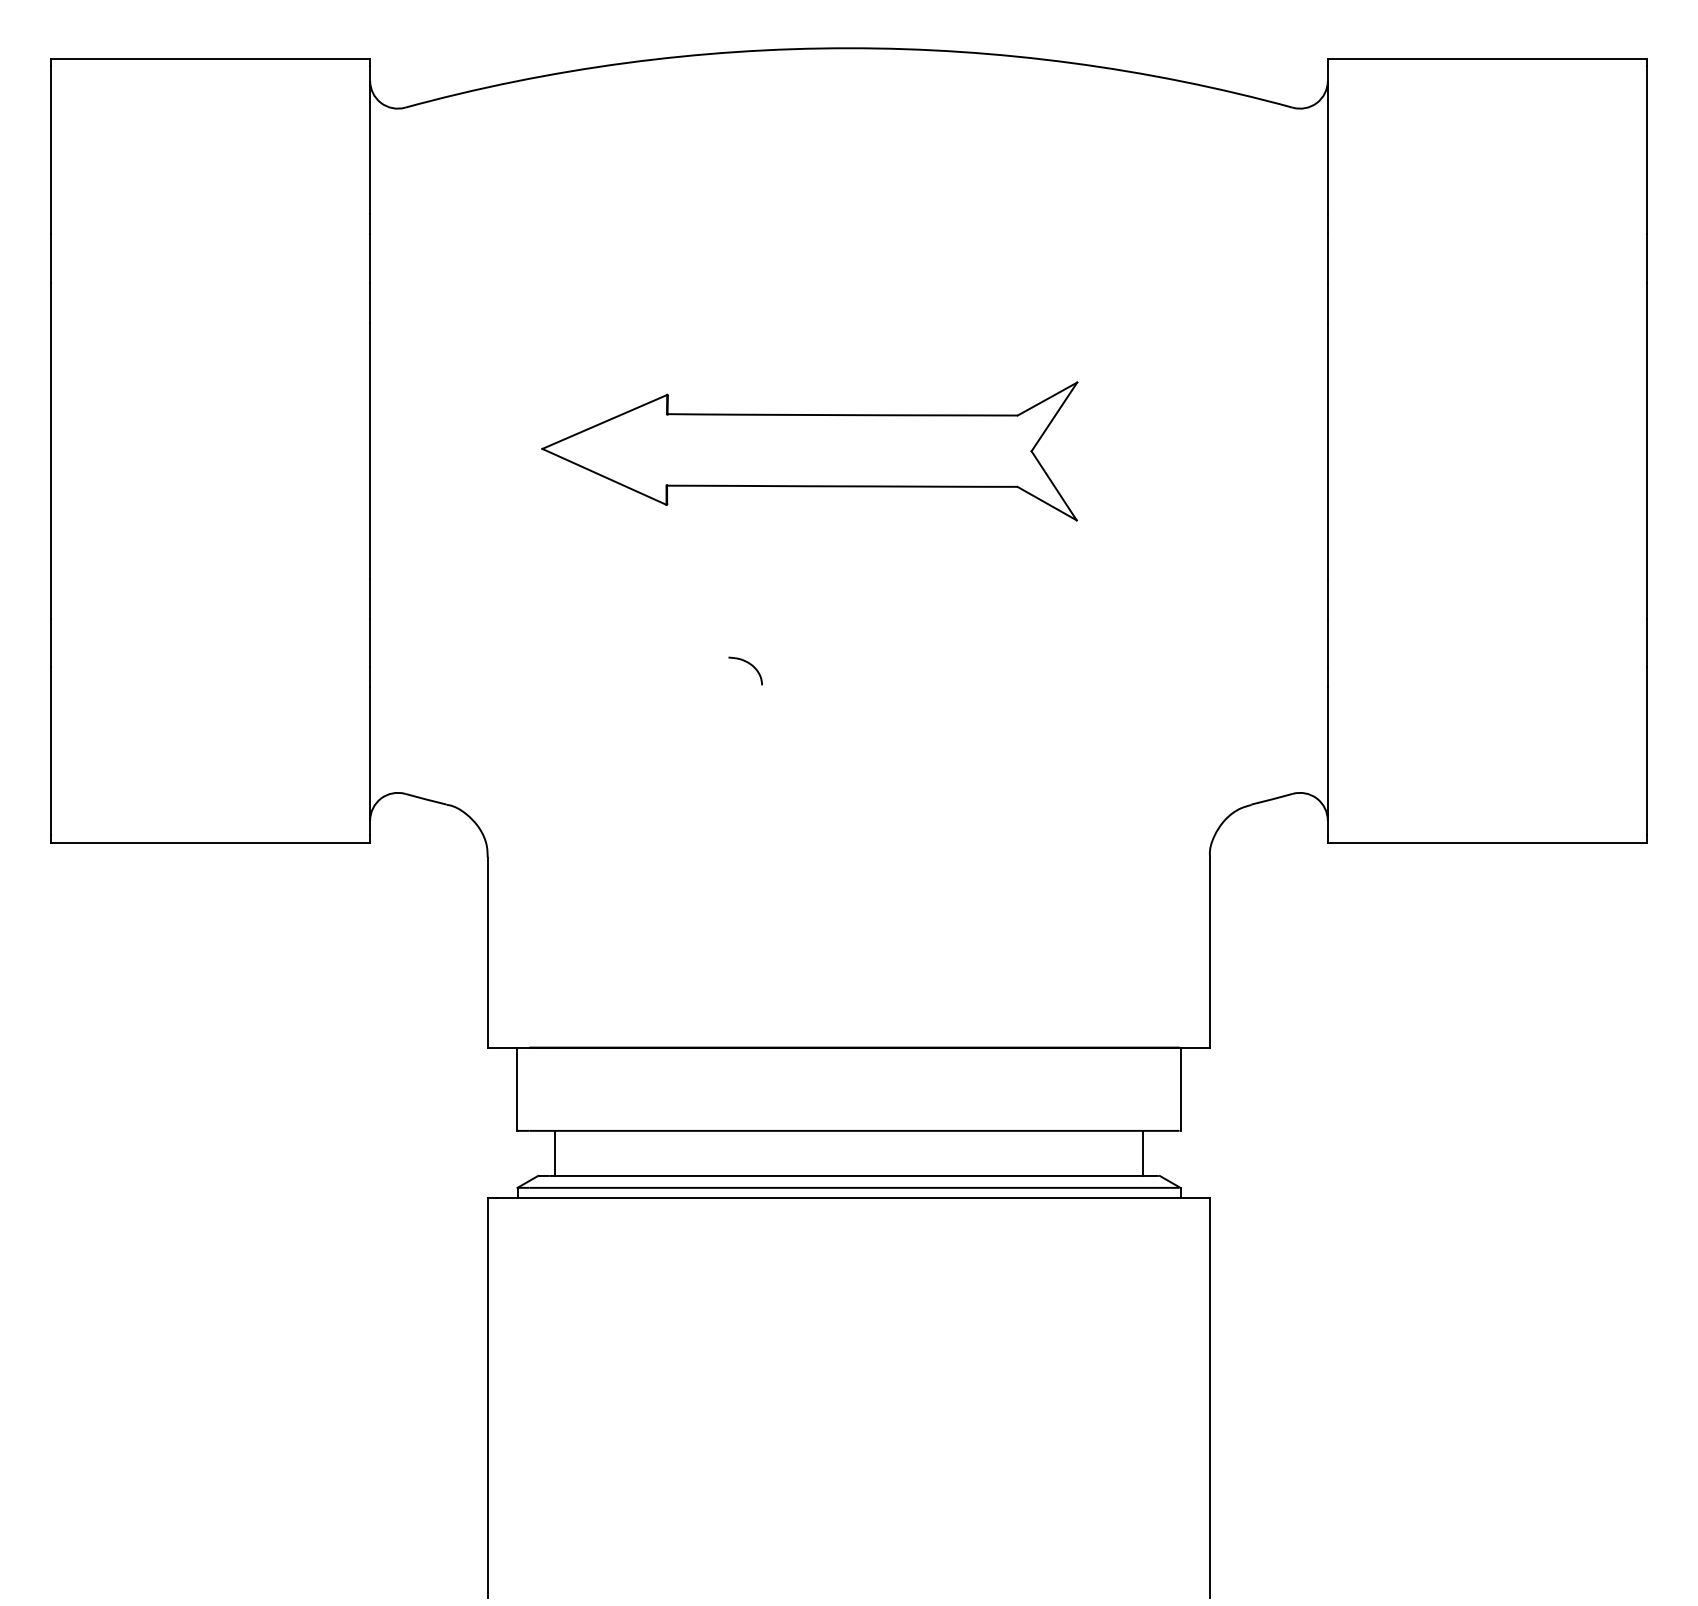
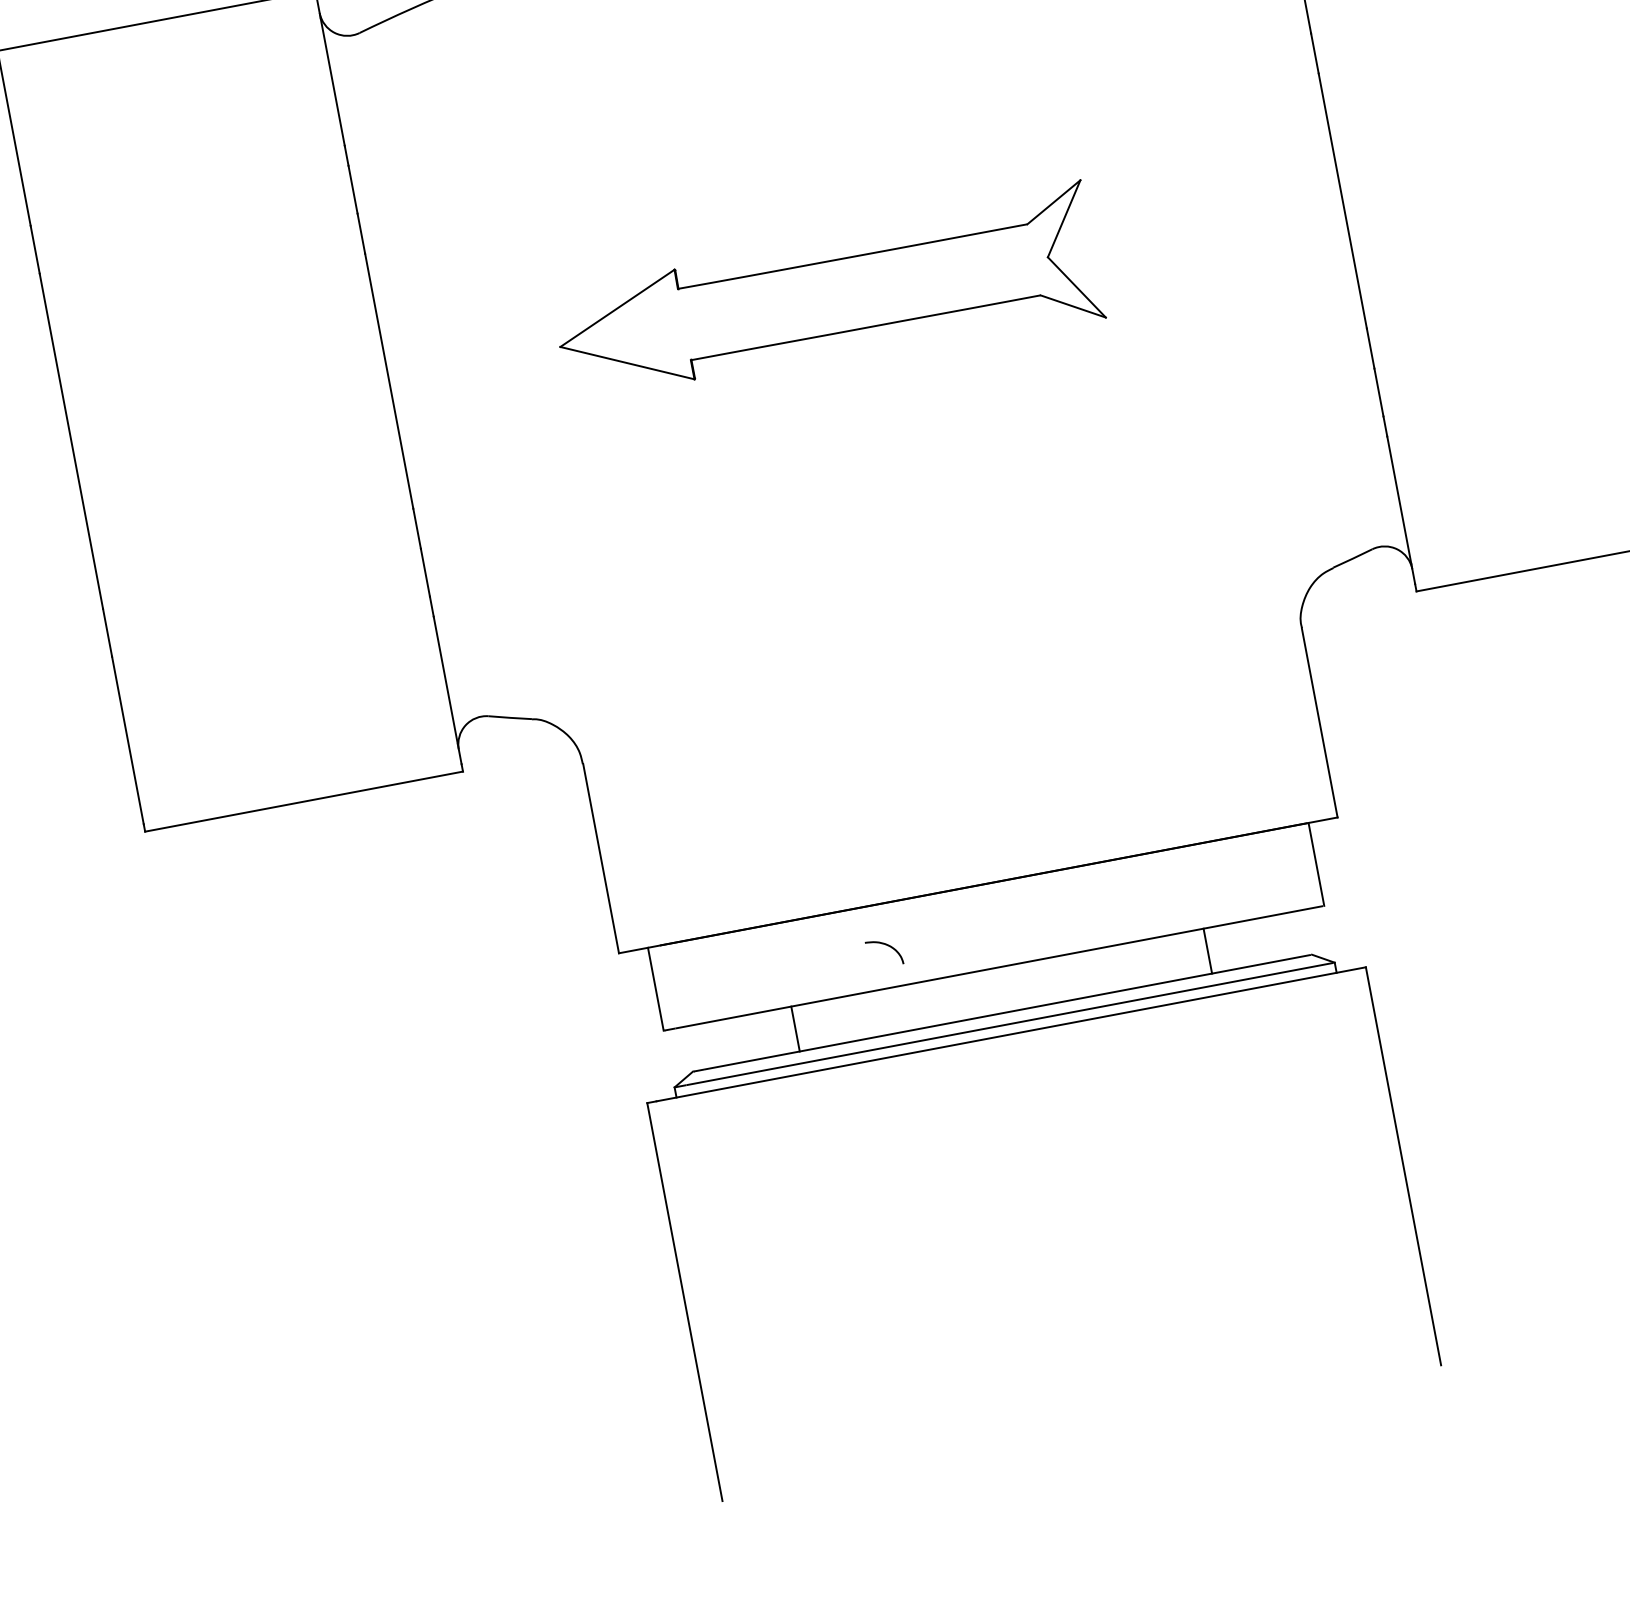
curve: (750, 665) -> (888, 946), moved
line: (555, 1152) -> (795, 1028), moved
line: (1142, 1152) -> (1207, 950), moved

